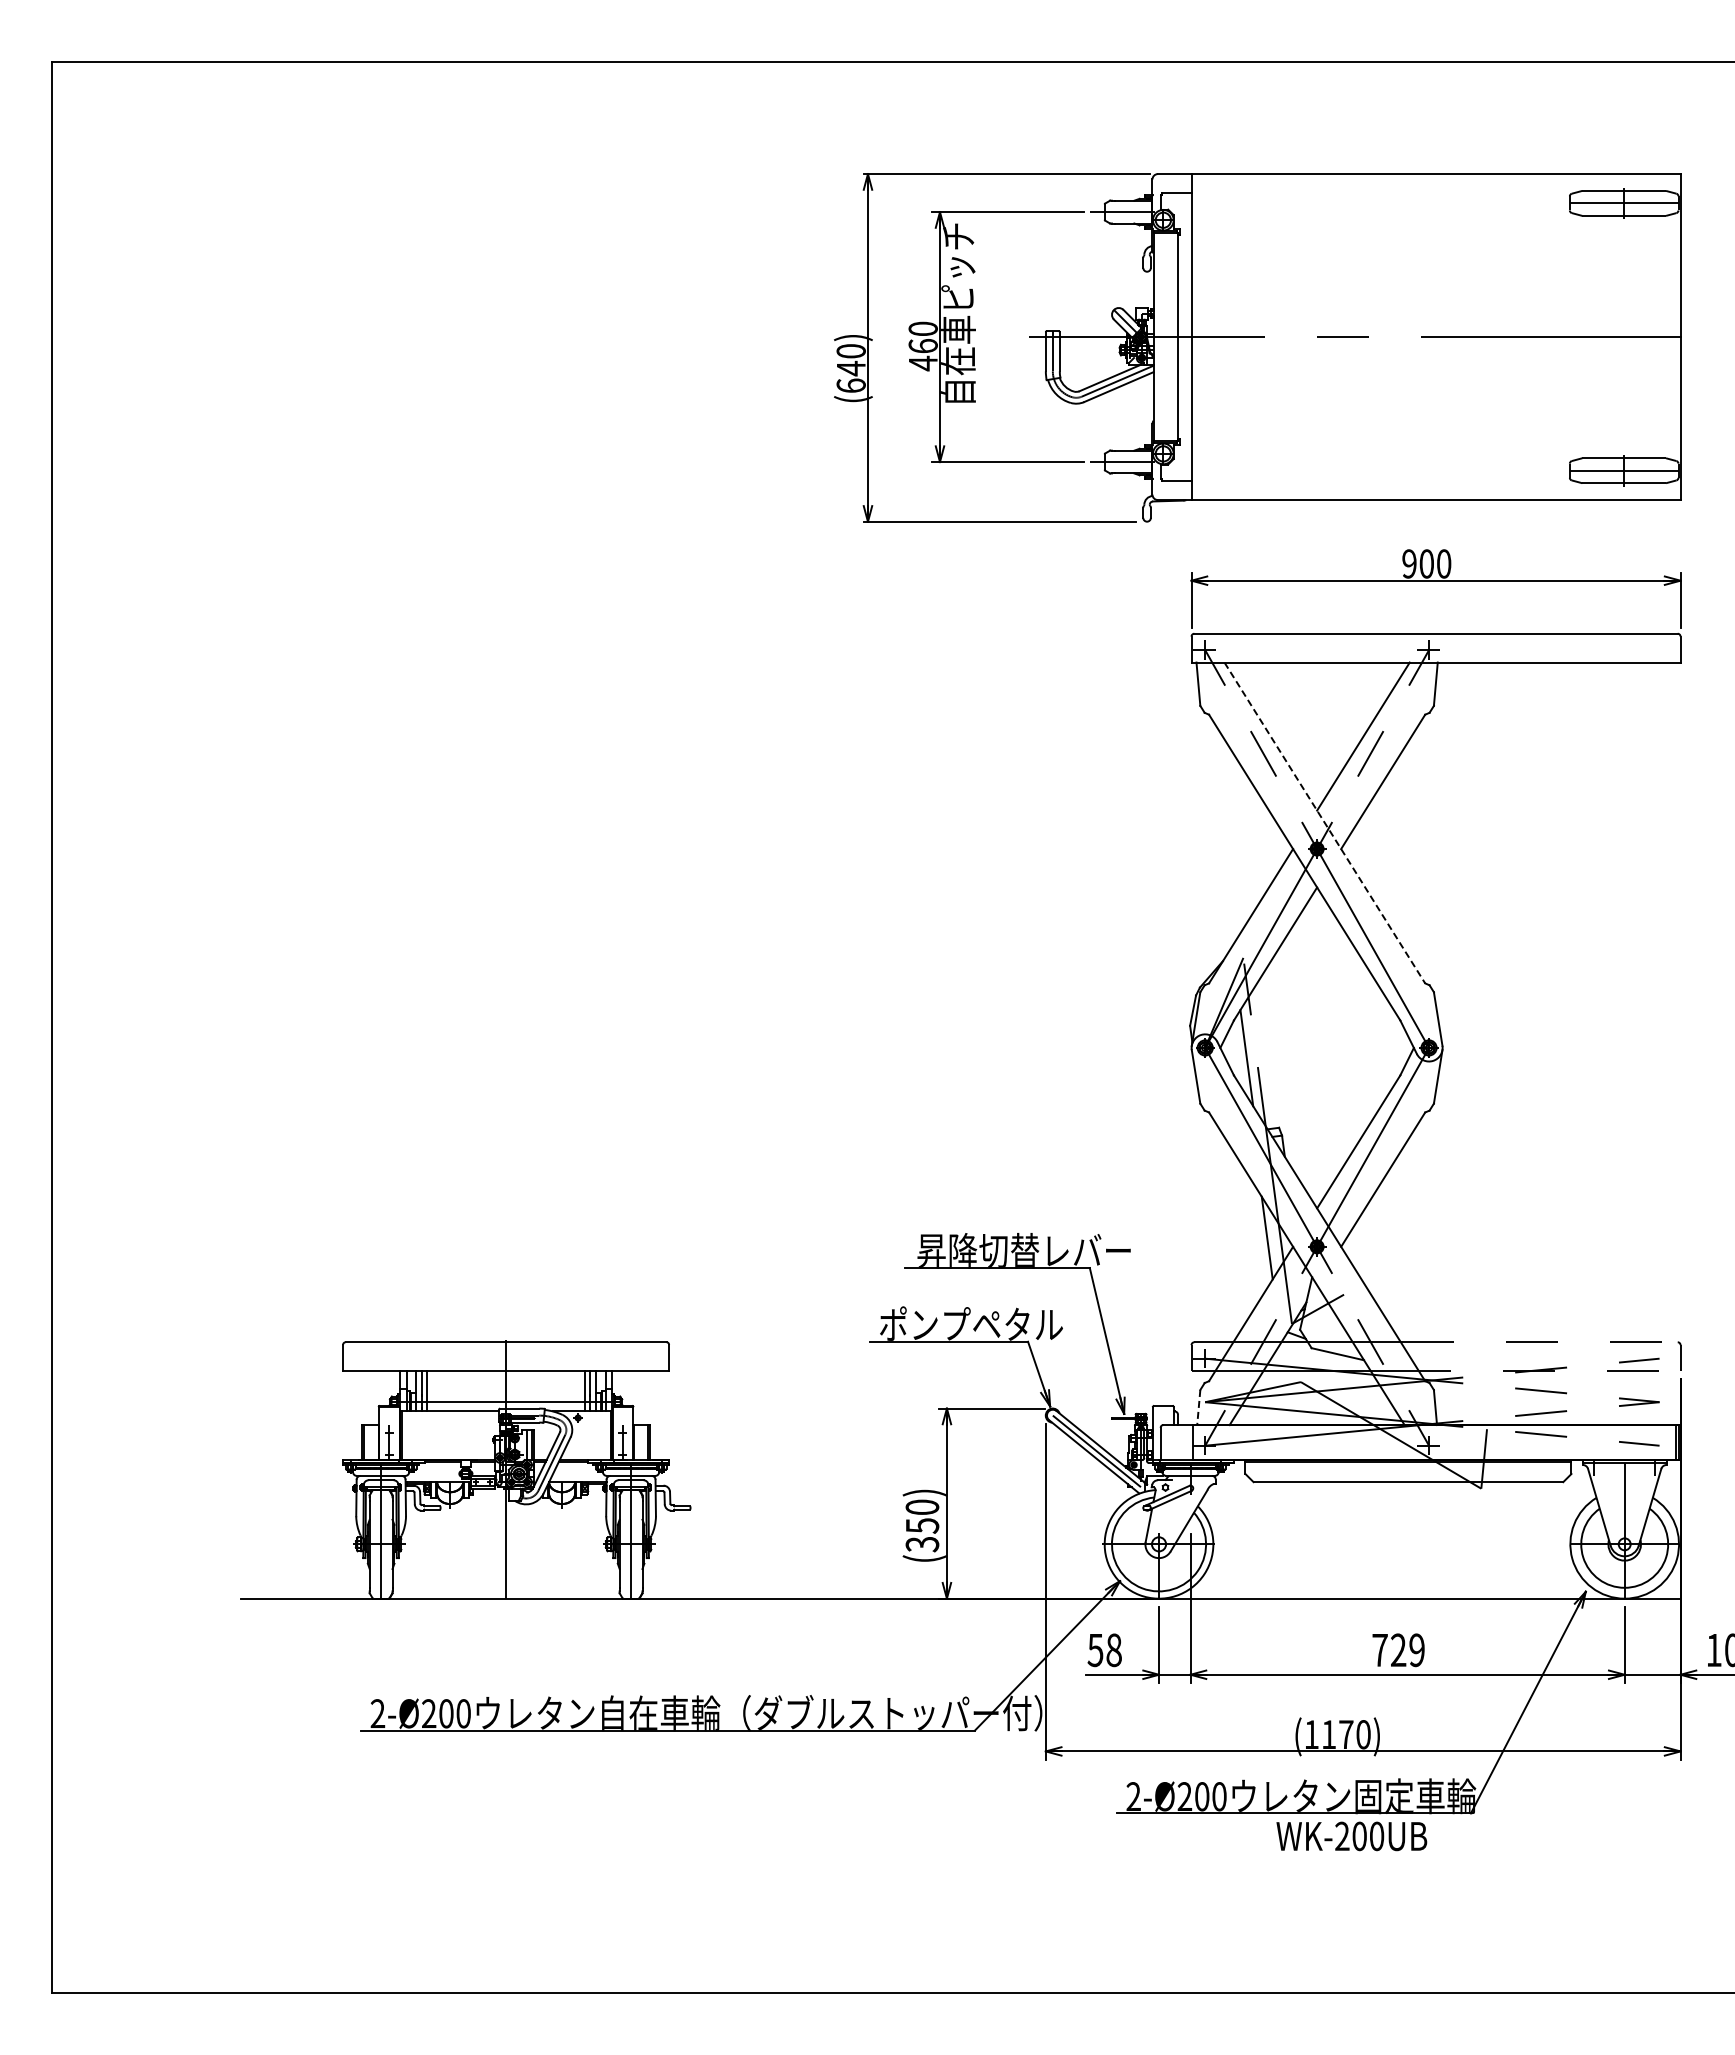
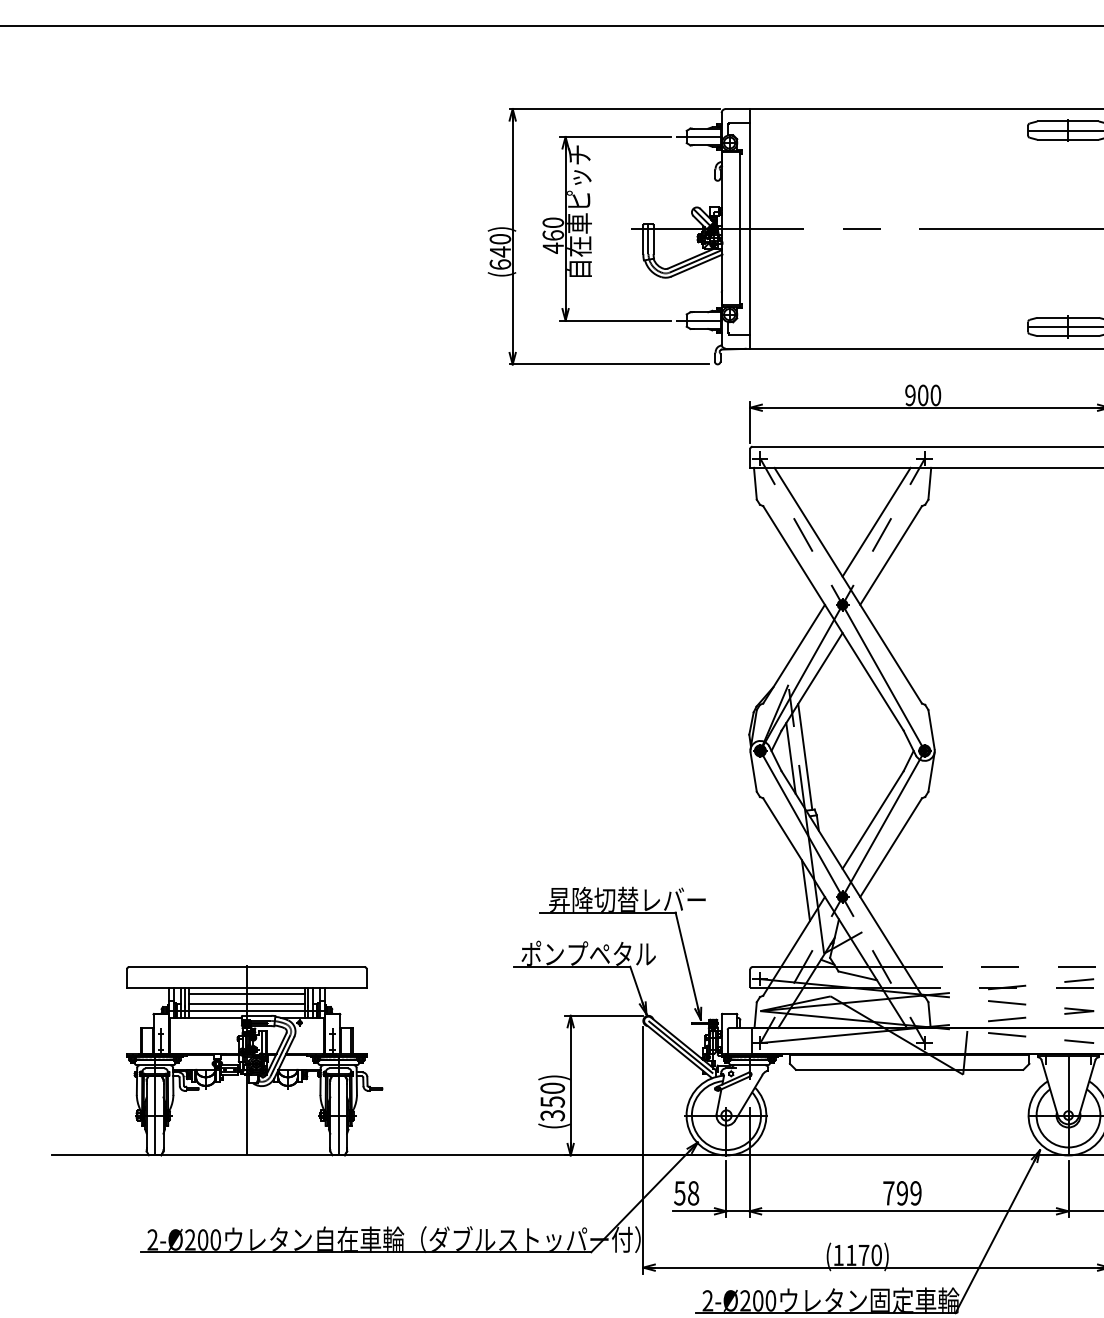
line: (1325, 823) -> (848, 586), dashed -> solid
line: (1265, 1056) -> (804, 757), added
line: (505, 1379) -> (246, 994), added
line: (505, 1392) -> (246, 1004), added
line: (1198, 1407) -> (755, 1015), dashed -> solid
text: (1398, 1650) -> (902, 1193), 729 -> 799

